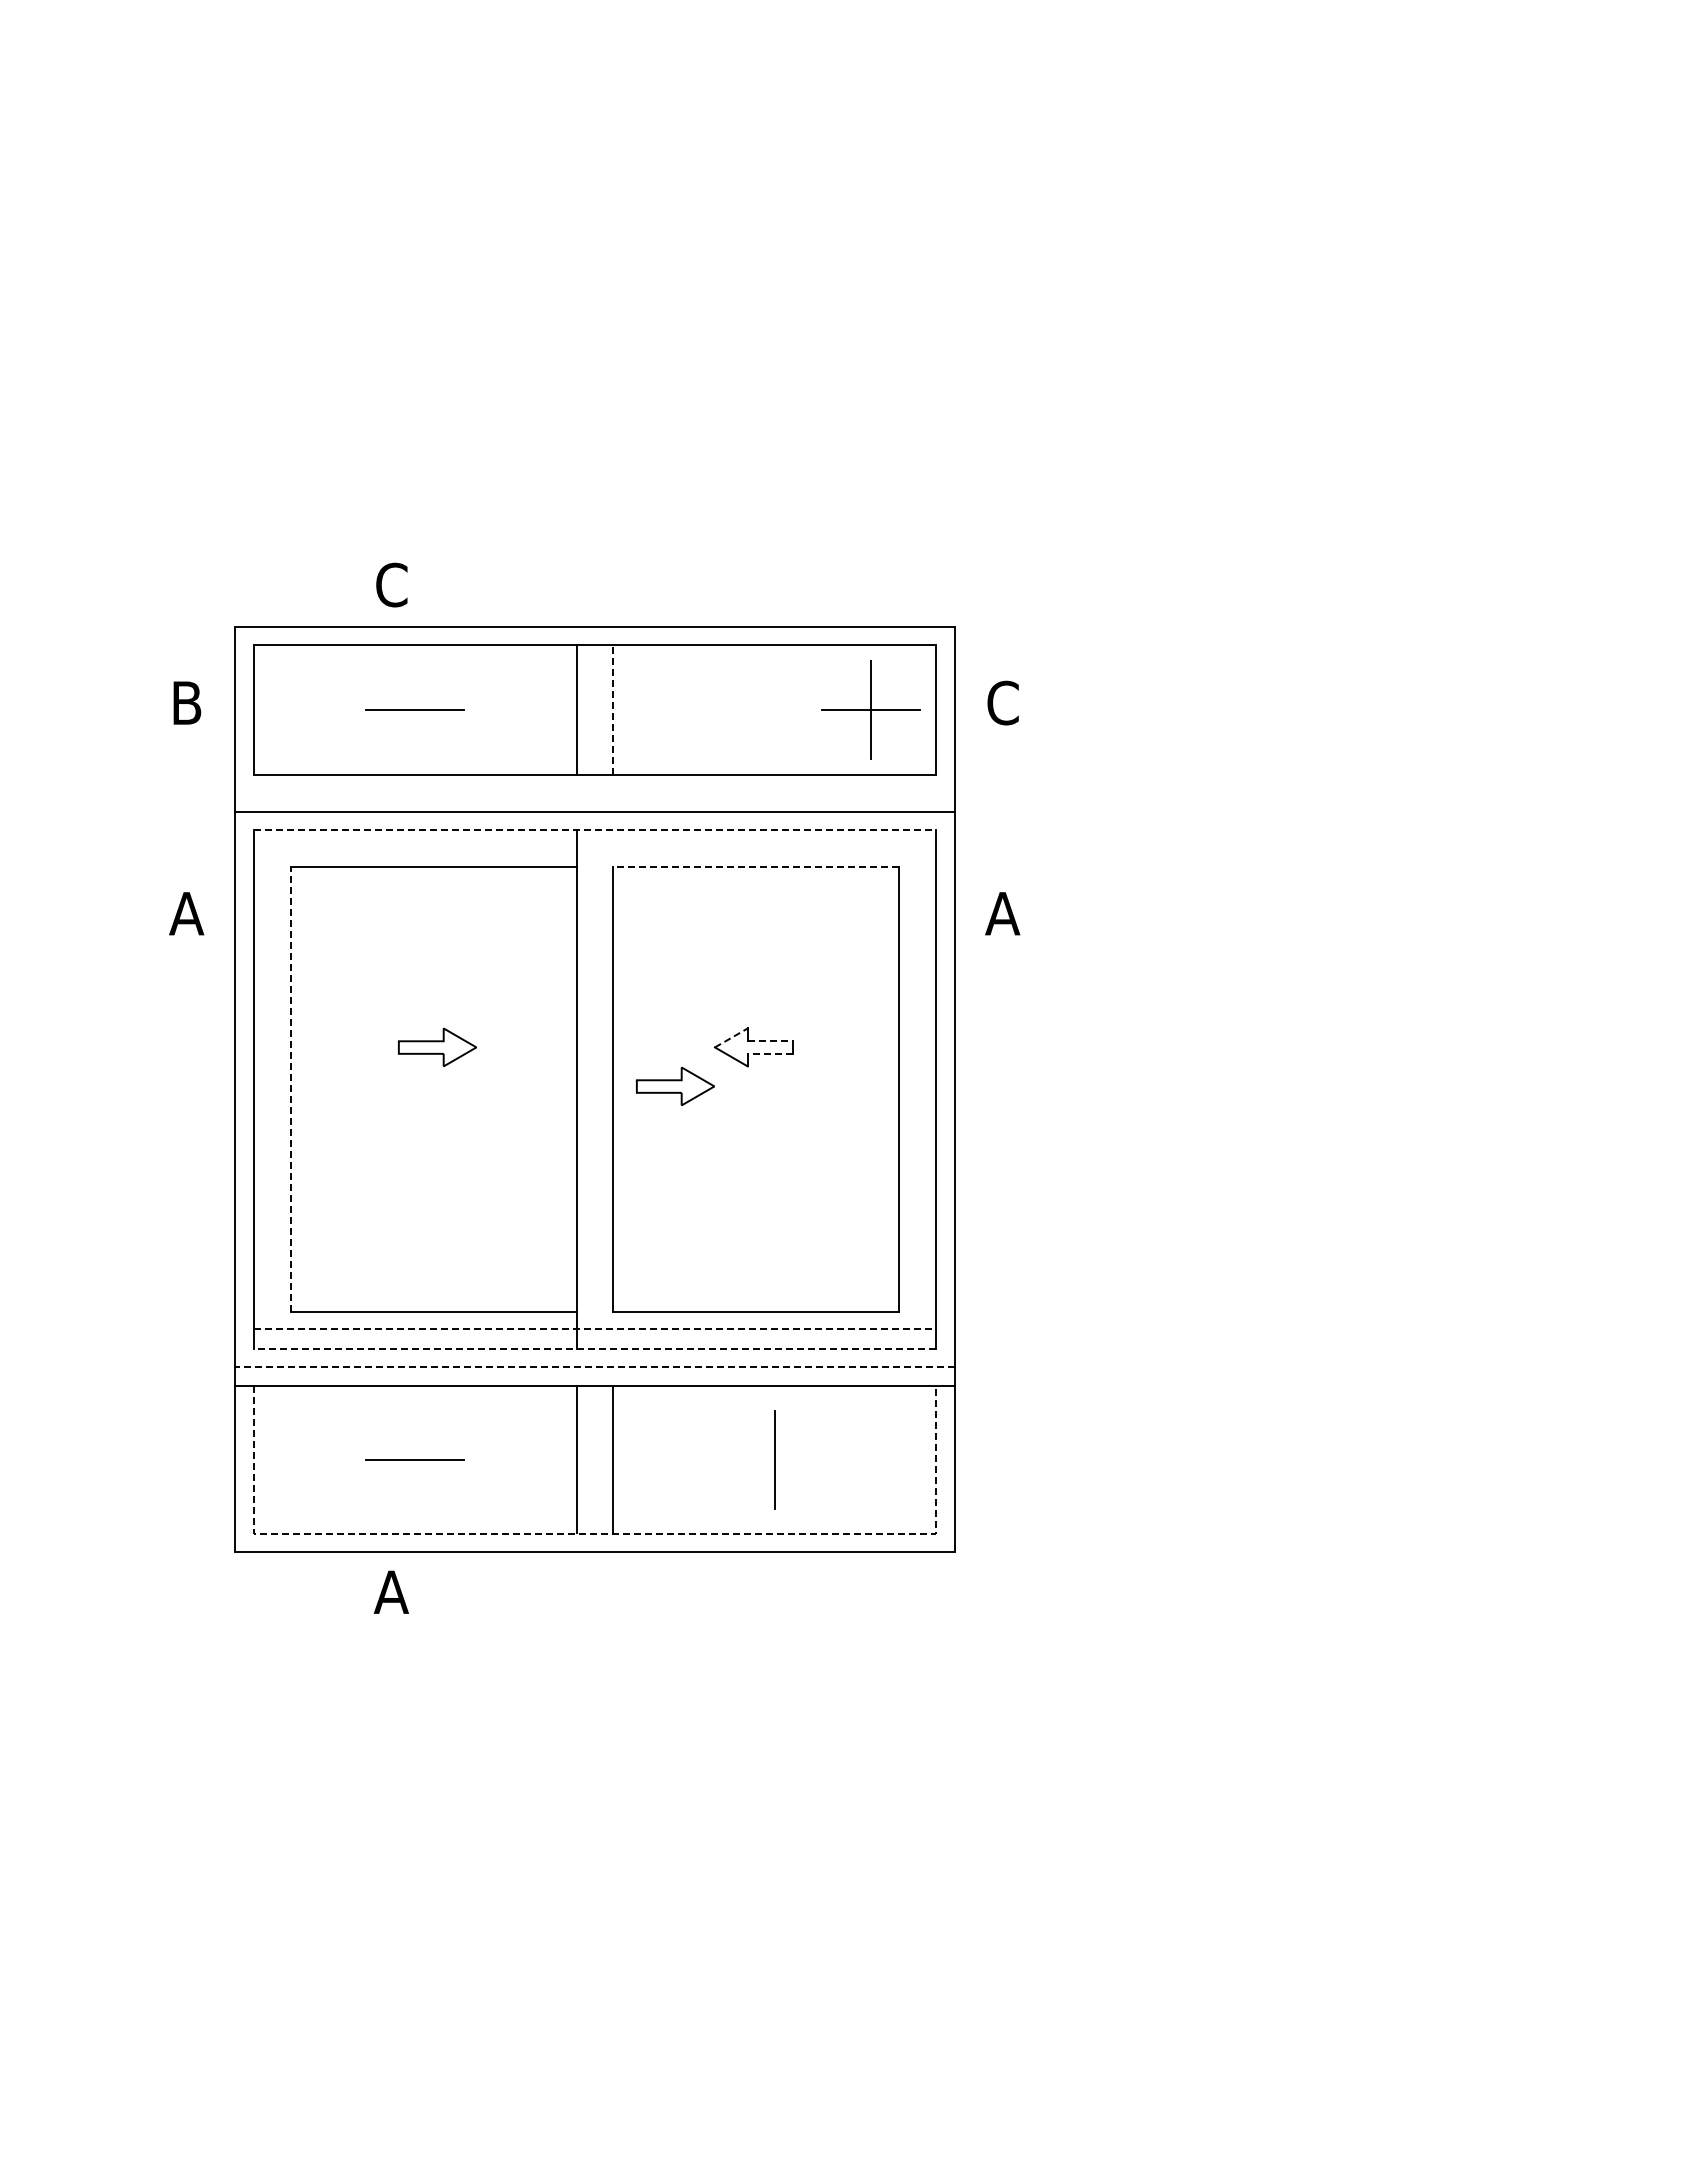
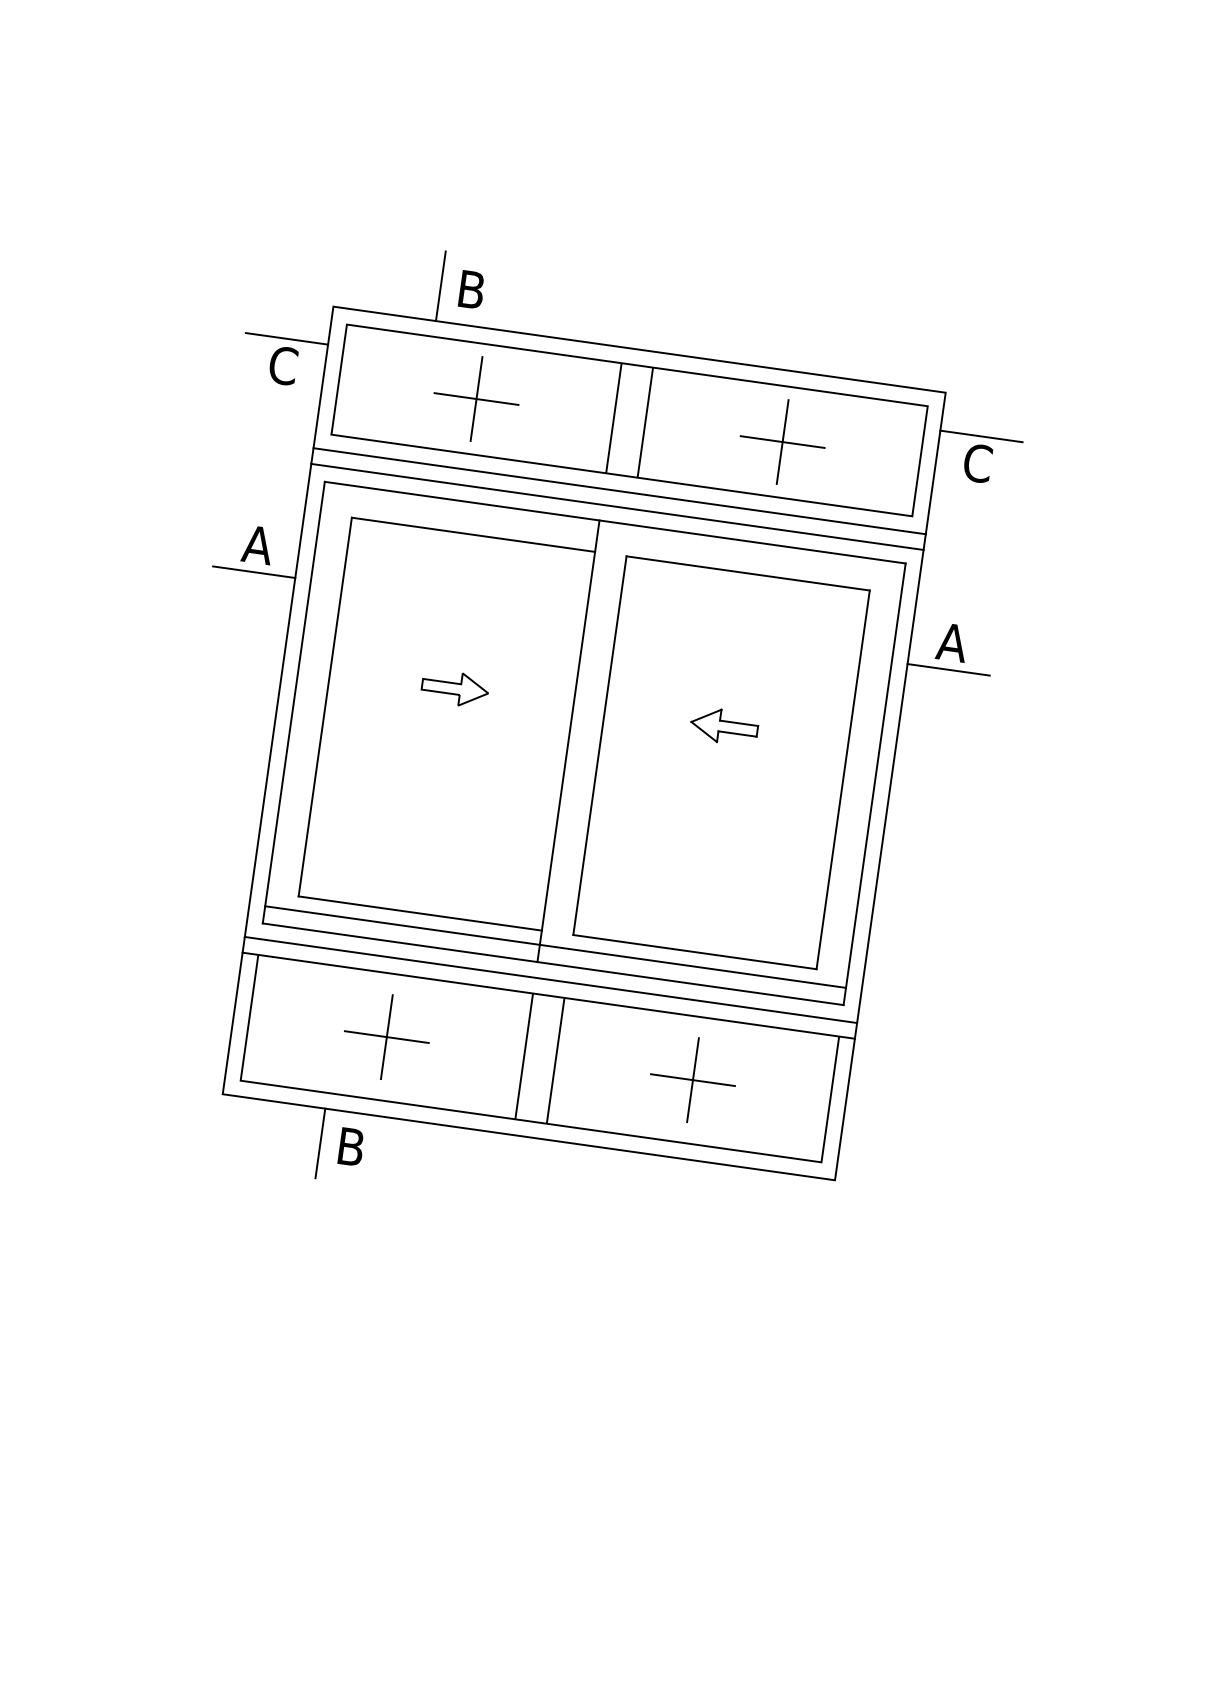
text: (391, 584) -> (471, 289), C -> B
line: (355, 585) -> (440, 285), added
line: (186, 671) -> (286, 338), added
line: (1002, 671) -> (981, 436), added
text: (186, 702) -> (282, 365), B -> C
line: (415, 709) -> (476, 398), added
part: (870, 709) -> (782, 441), moved
line: (613, 710) -> (645, 423), dashed -> solid
line: (594, 793) -> (619, 491), added
line: (595, 830) -> (615, 523), dashed -> solid
line: (756, 867) -> (748, 573), dashed -> solid
line: (186, 945) -> (253, 572), added
line: (1002, 945) -> (948, 669), added
line: (731, 1037) -> (706, 715), dashed -> solid
line: (770, 1041) -> (739, 723), dashed -> solid
line: (769, 1053) -> (737, 733), dashed -> solid
part: (675, 1085) -> (653, 749), removed
line: (290, 1089) -> (325, 706), dashed -> solid
line: (595, 1328) -> (556, 946), dashed -> solid
line: (594, 1349) -> (552, 964), dashed -> solid
line: (594, 1367) -> (550, 979), dashed -> solid
line: (415, 1459) -> (387, 1036), added
line: (774, 1459) -> (692, 1079), added
line: (595, 1533) -> (531, 1121), dashed -> solid
text: (390, 1591) -> (350, 1146), A -> B
line: (355, 1593) -> (320, 1143), added

